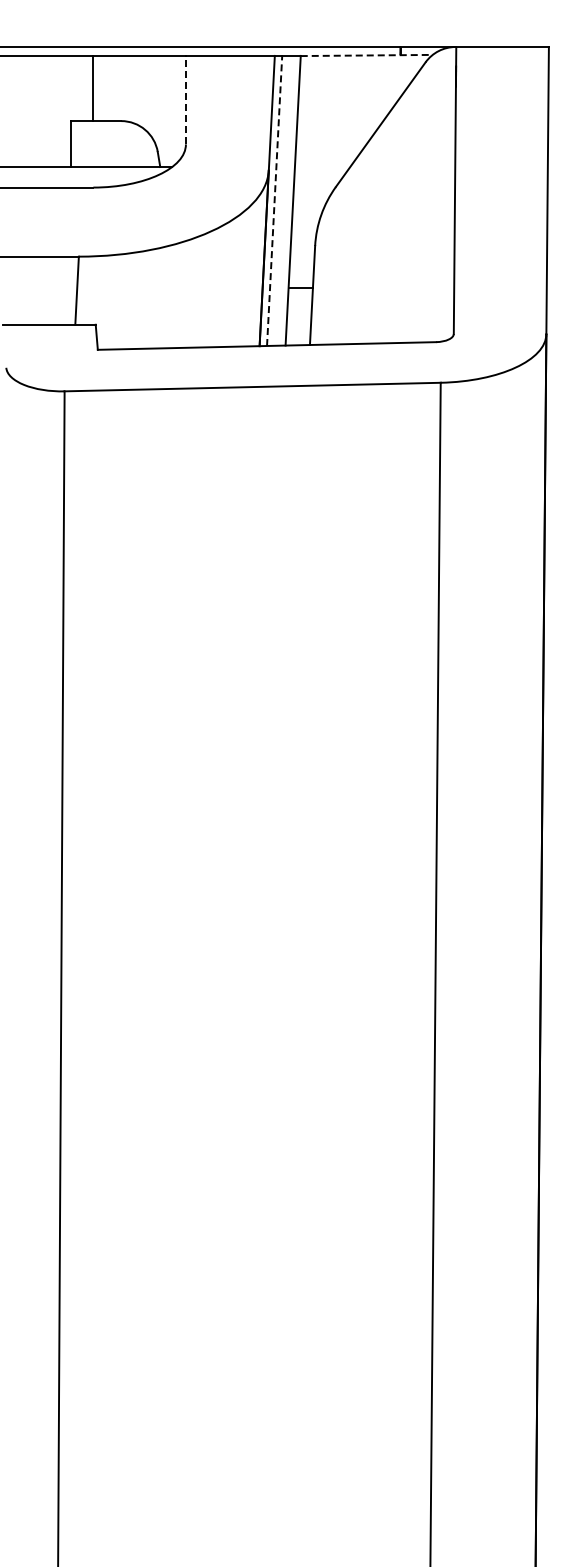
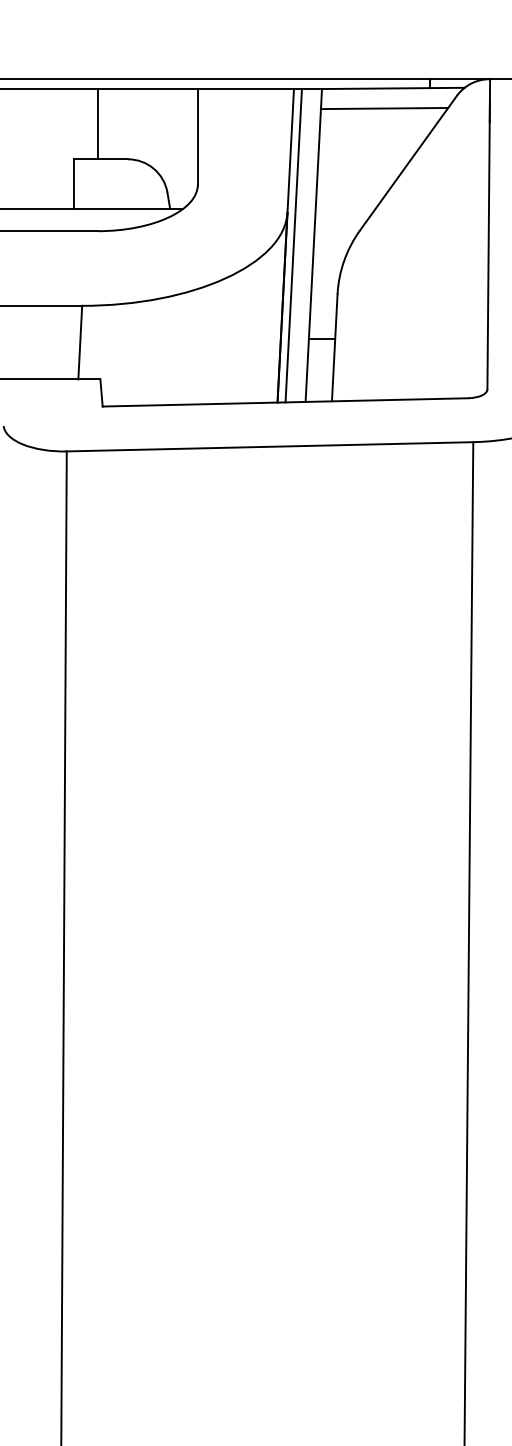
line: (367, 55) -> (394, 88), dashed -> solid
line: (358, 73) -> (384, 107), added
line: (185, 99) -> (197, 135), dashed -> solid
line: (274, 200) -> (293, 245), dashed -> solid

